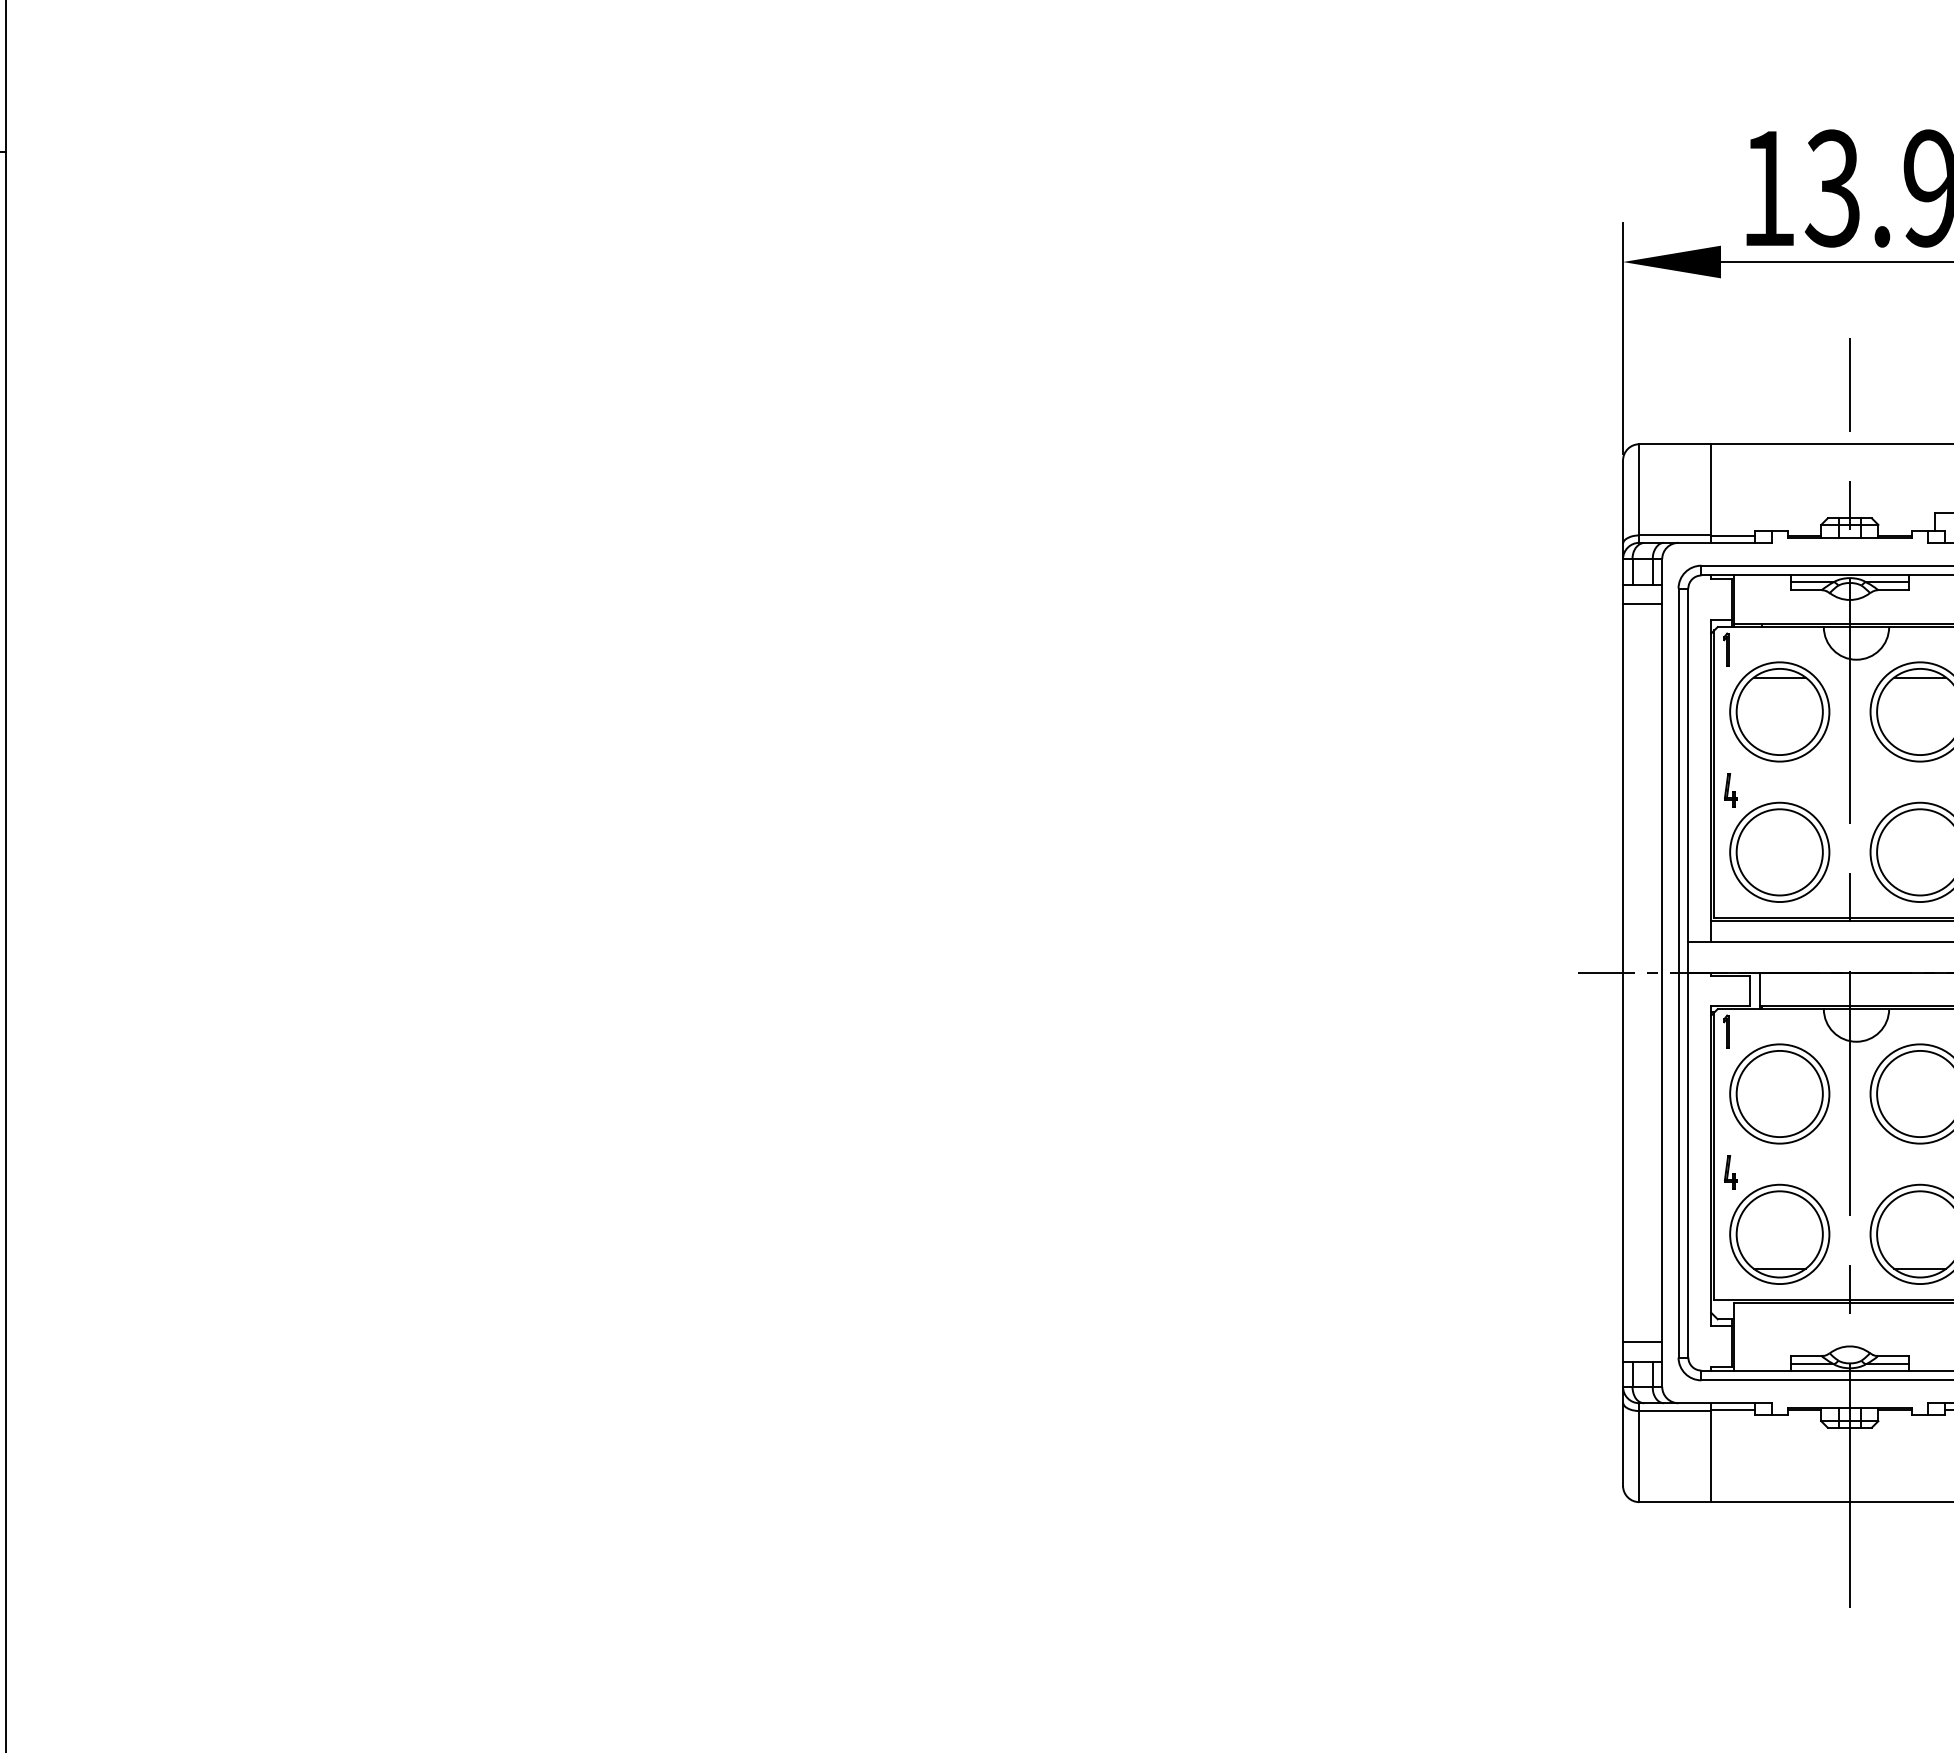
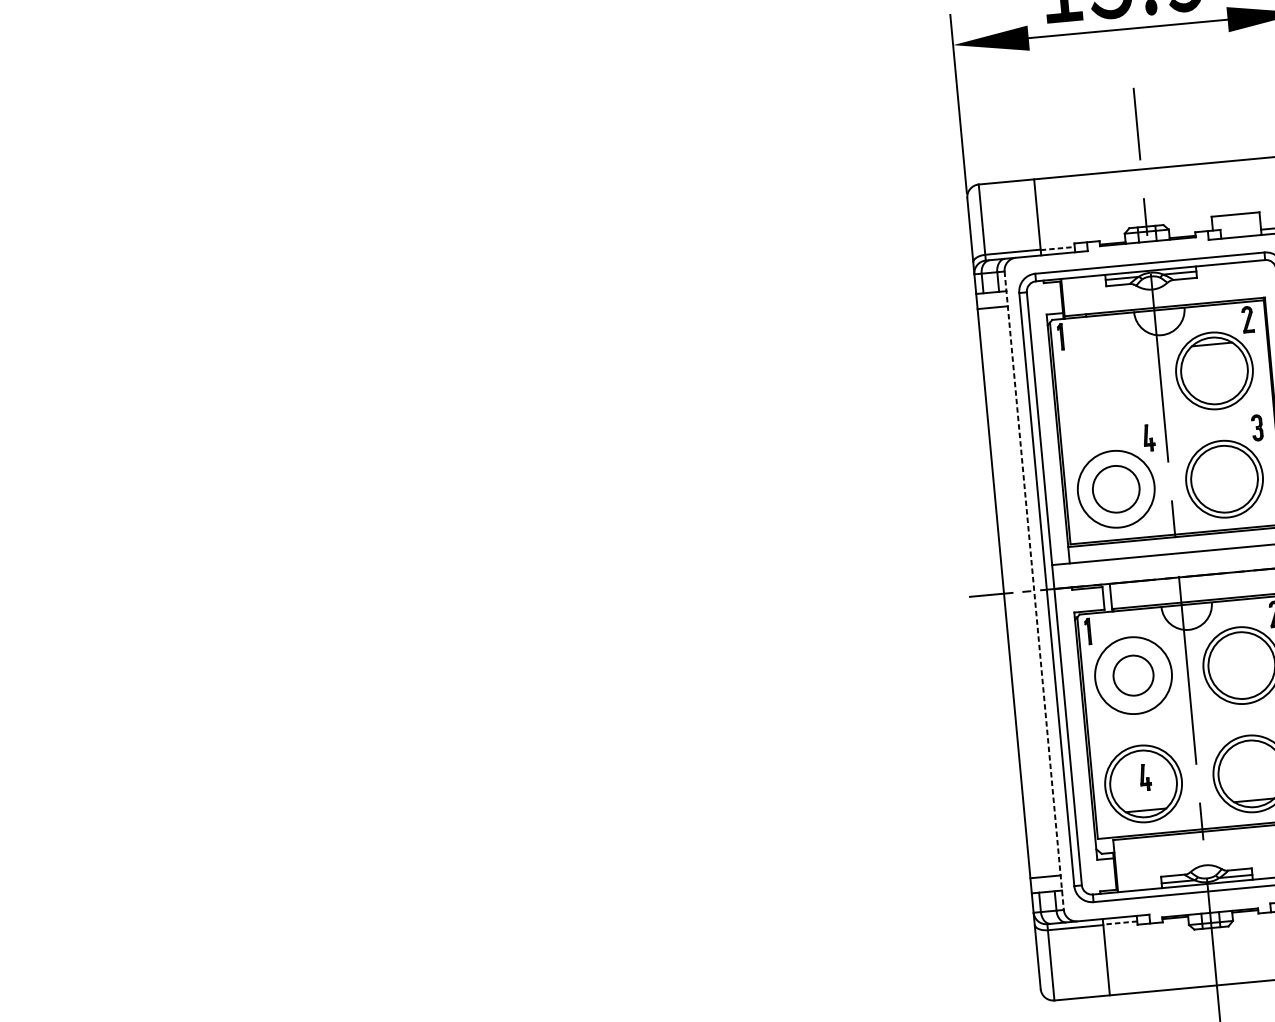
line: (1733, 535) -> (1057, 248), solid -> dashed
part: (1779, 711) -> (1105, 380), removed
part: (1730, 790) -> (1148, 438), moved
circle: (1779, 852) -> (1116, 489), size x0.7
line: (1662, 973) -> (1034, 591), solid -> dashed
circle: (1779, 1093) -> (1133, 675), size x0.6
part: (1730, 1172) -> (1145, 777), moved
line: (1732, 1410) -> (1119, 923), solid -> dashed

